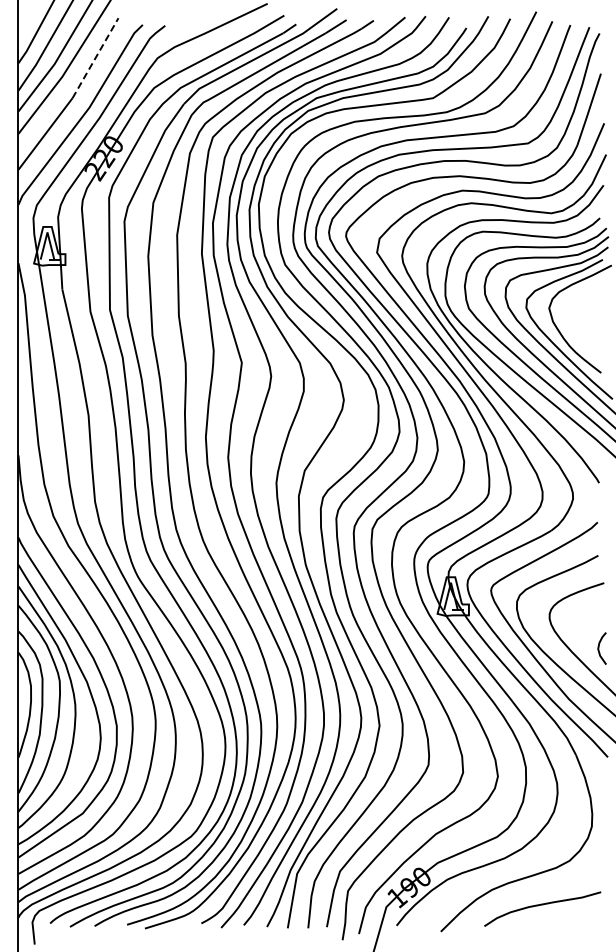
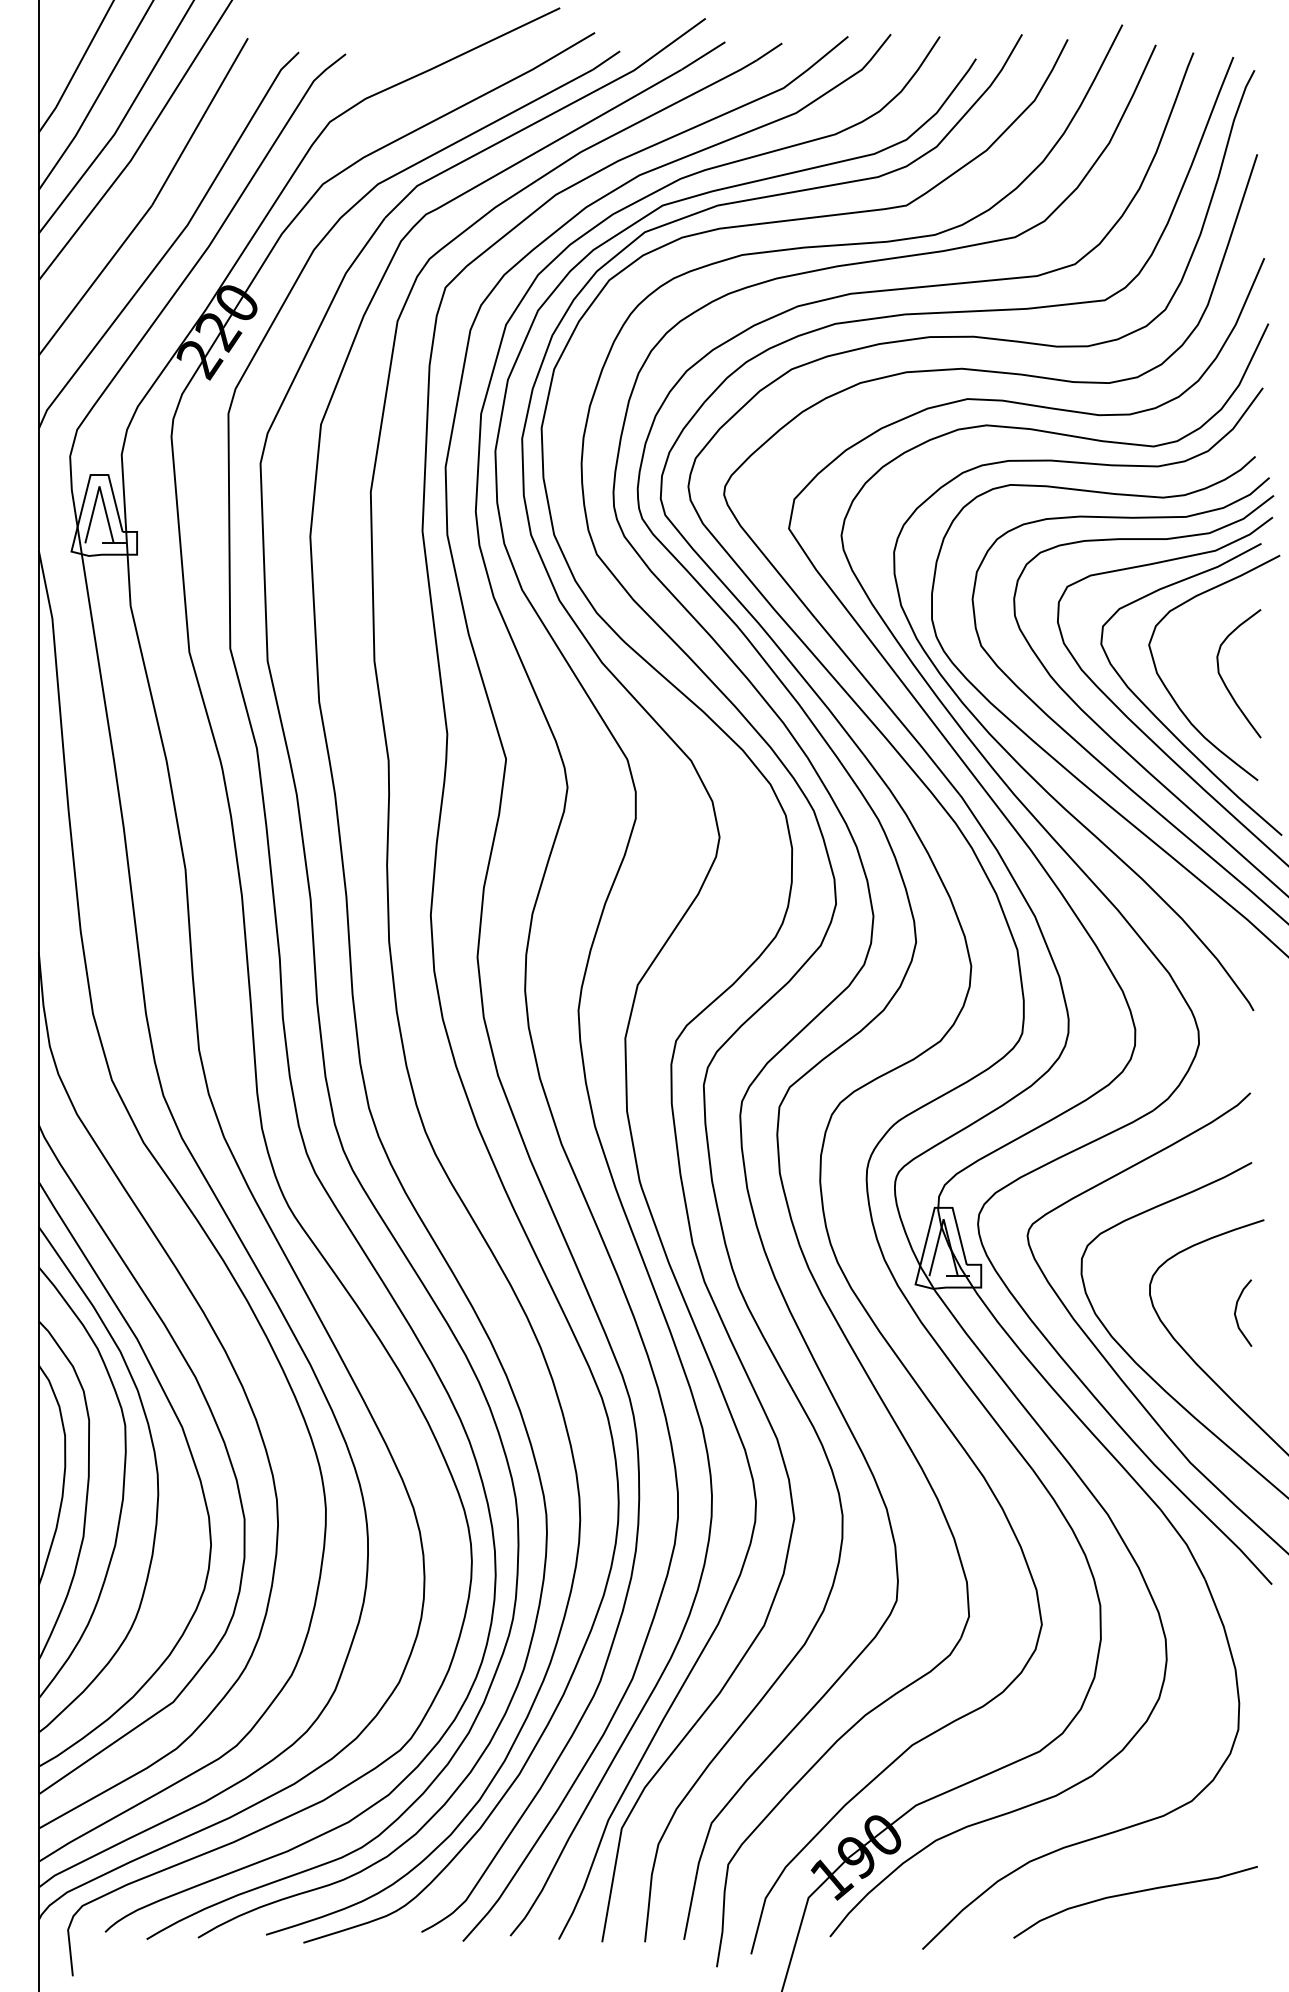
line: (95, 57) -> (199, 120), dashed -> solid
curve: (585, 324) -> (1225, 679), added
curve: (599, 648) -> (1237, 1312), moved

